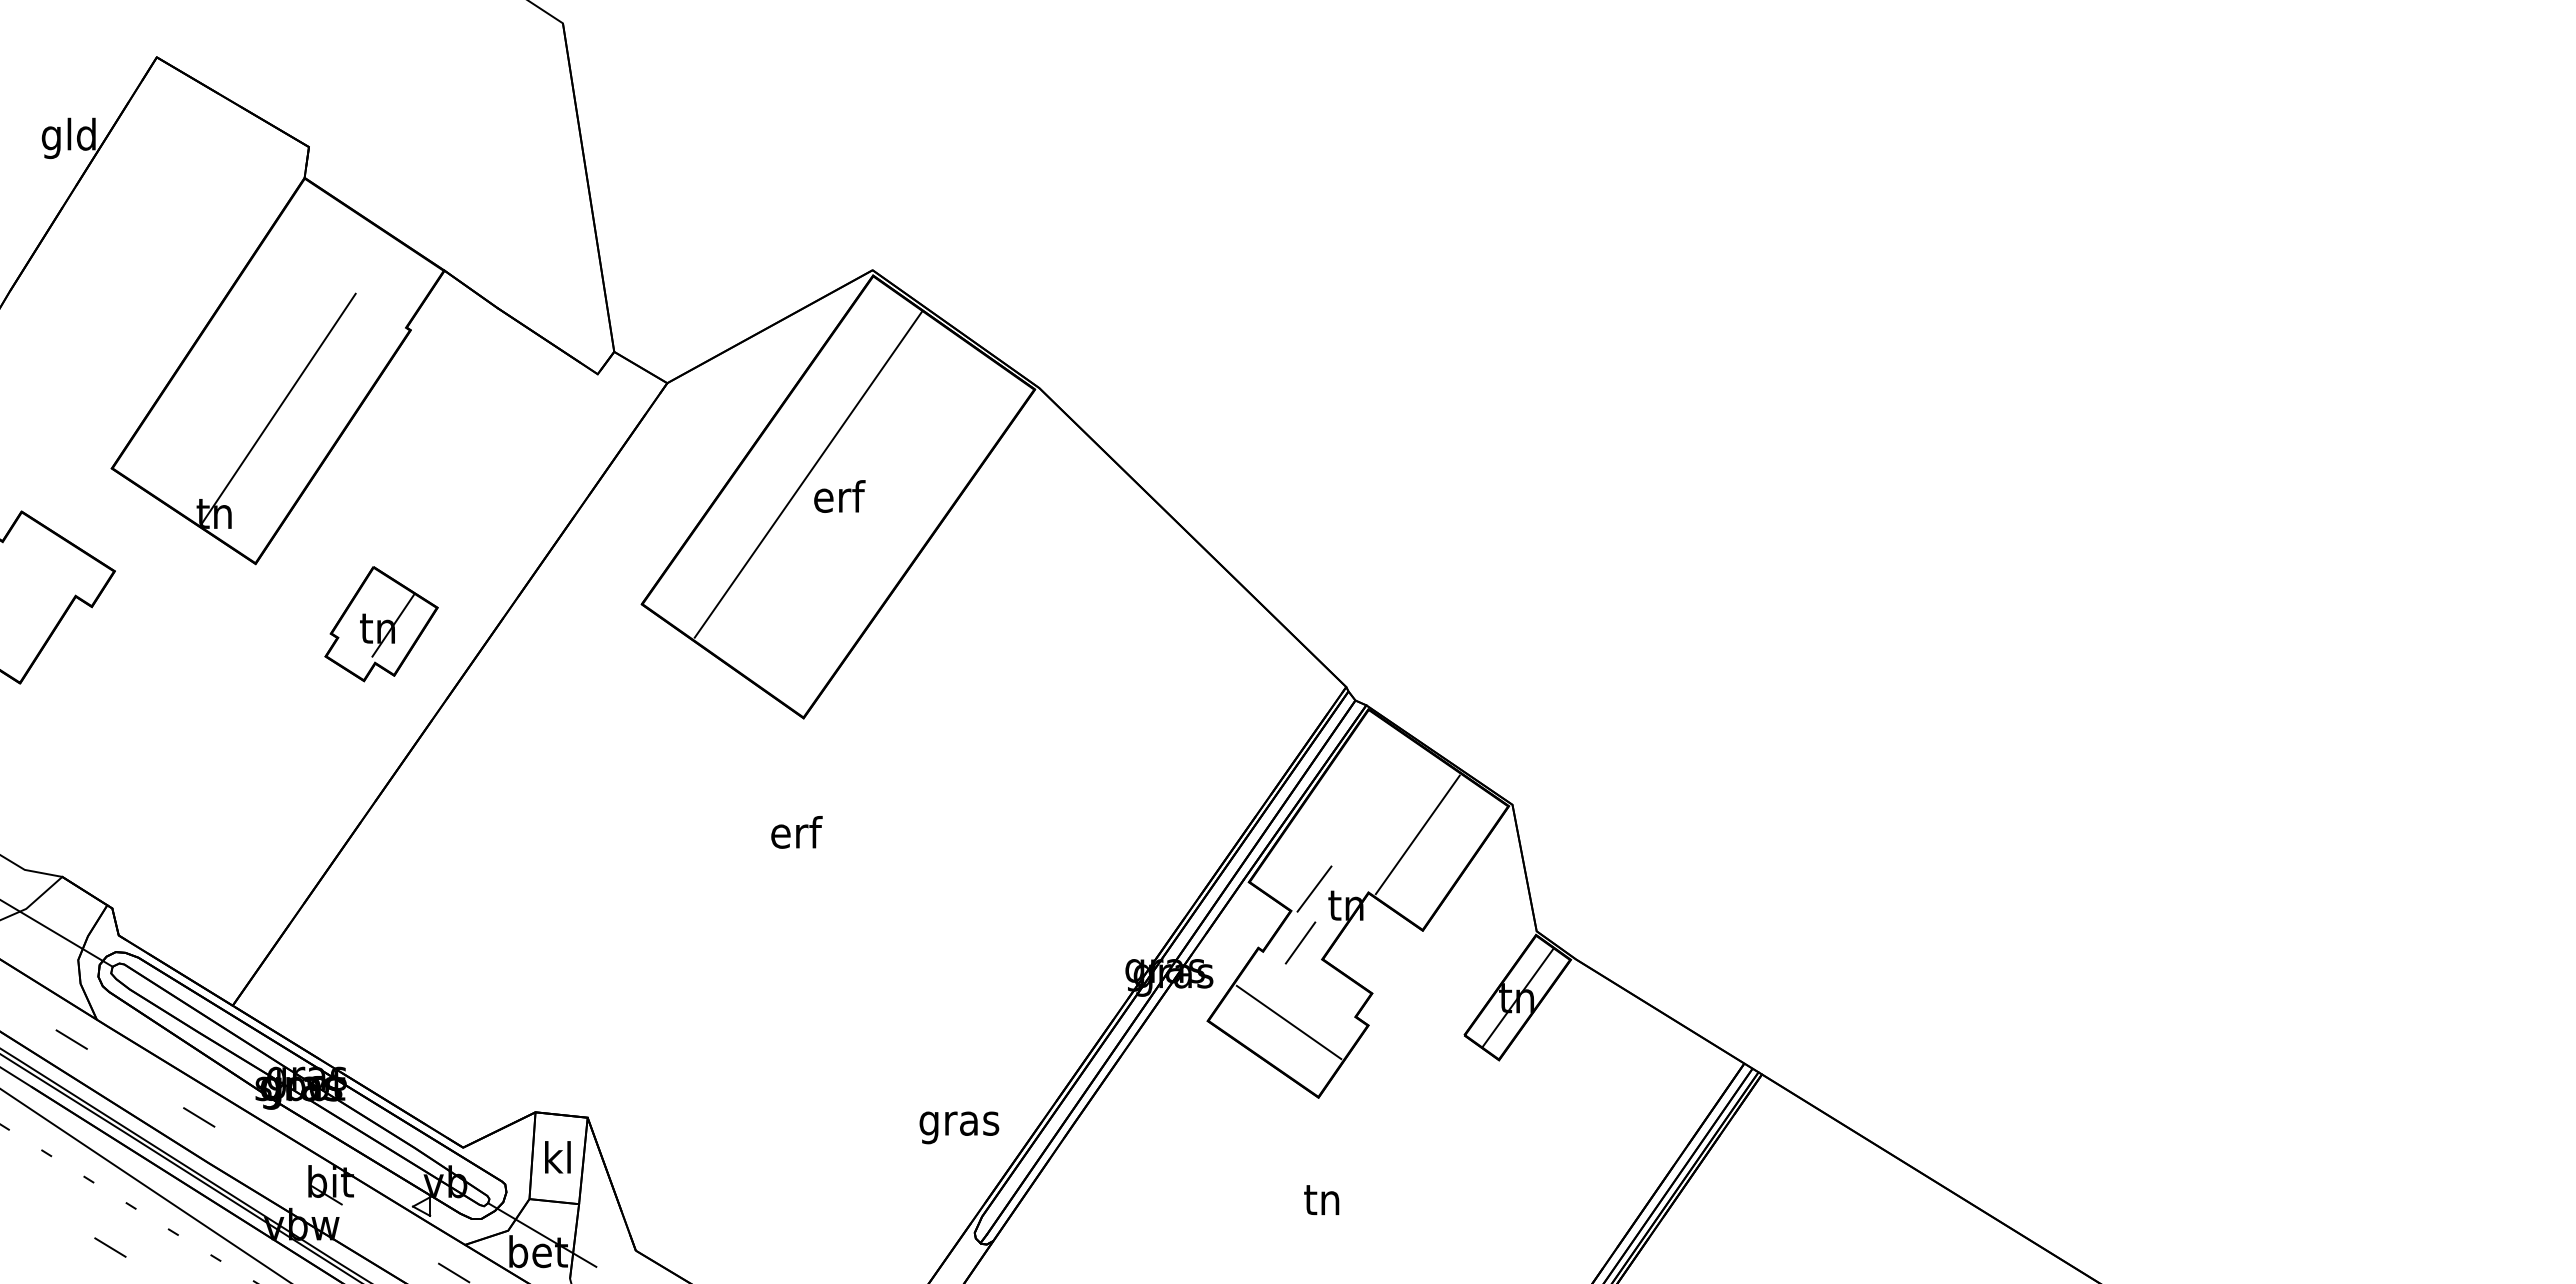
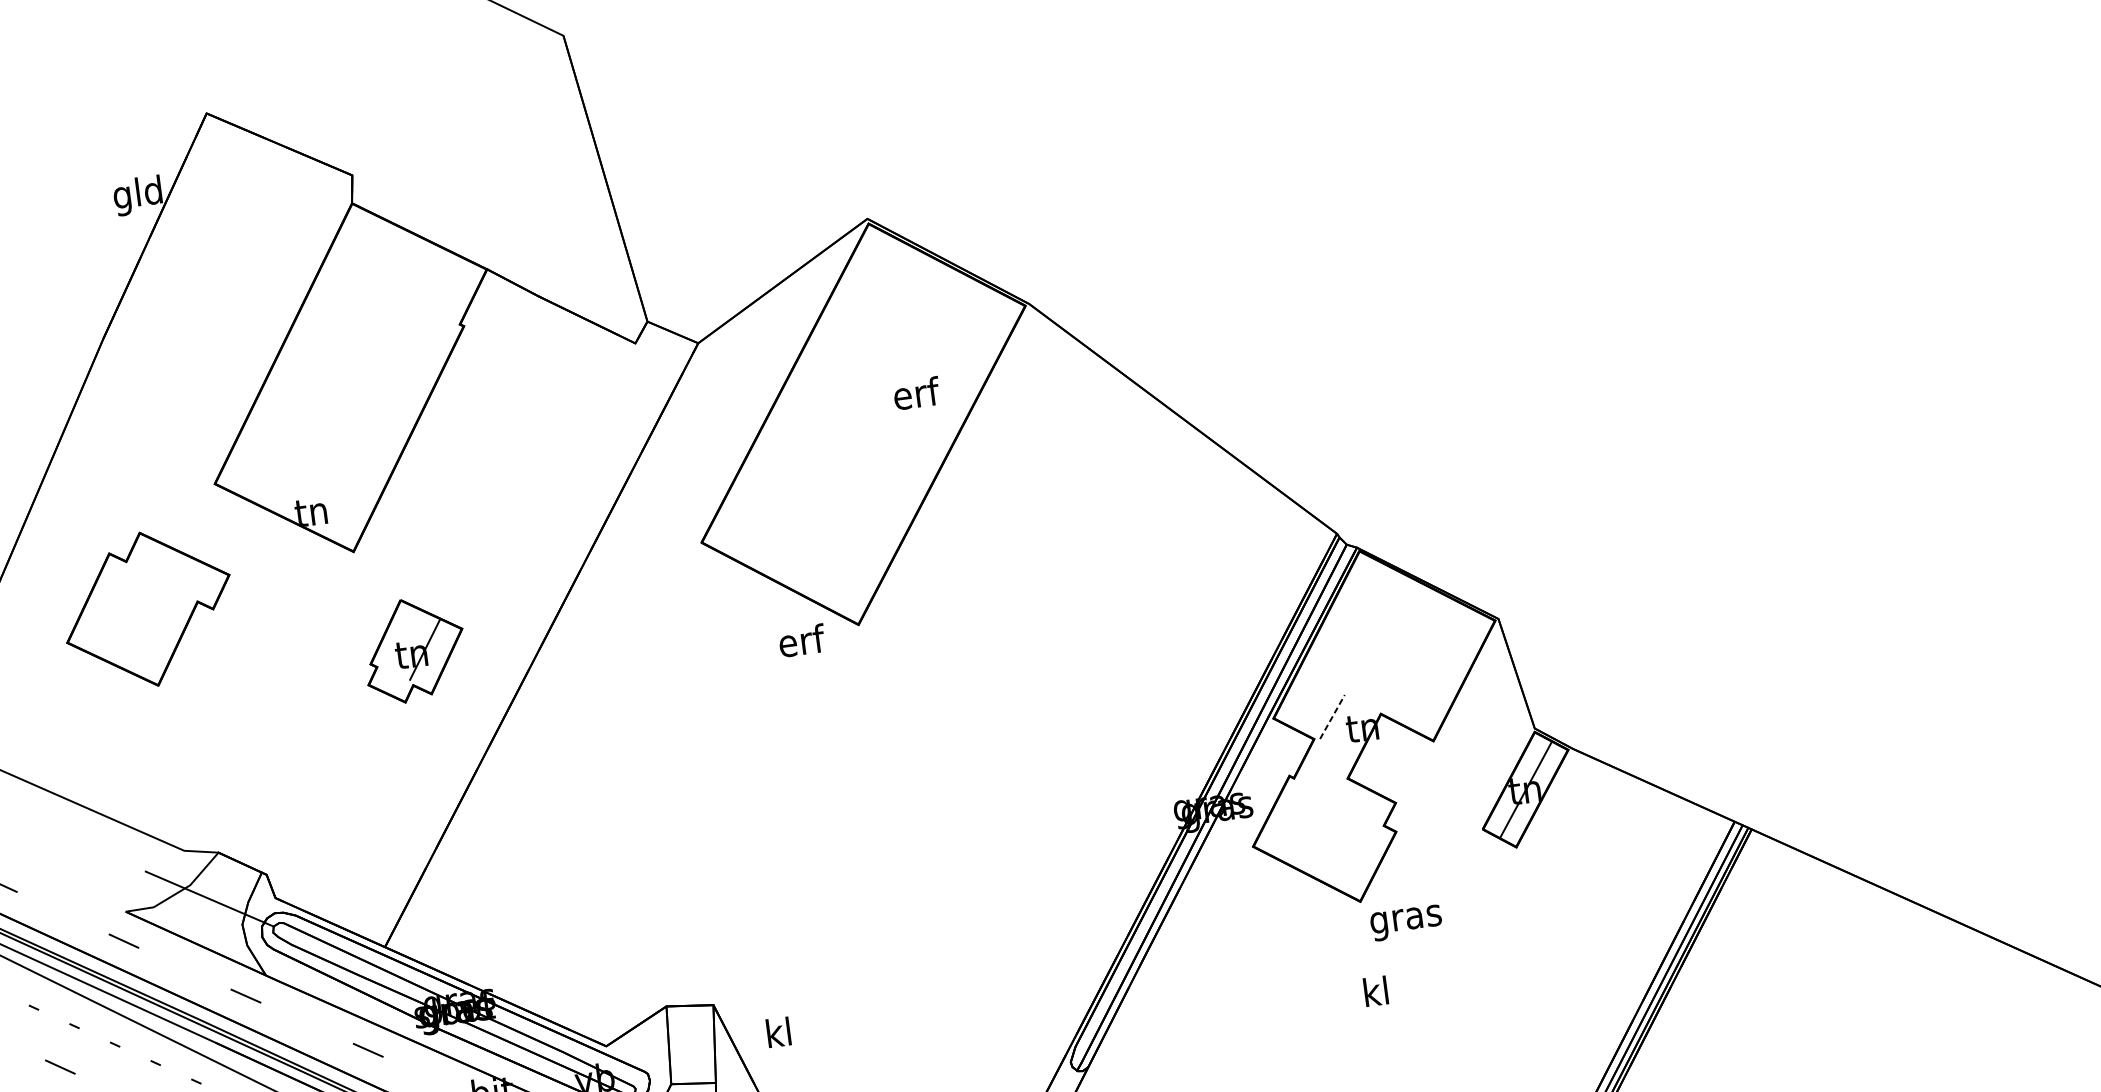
line: (278, 408) -> (355, 411), removed
line: (807, 474) -> (833, 407), removed
text: (839, 496) -> (916, 393), moved
part: (381, 624) -> (414, 650), moved
text: (796, 832) -> (801, 640), moved
line: (1417, 834) -> (1417, 656), removed
line: (1314, 888) -> (1332, 716), solid -> dashed
line: (1300, 942) -> (1326, 766), removed
line: (1288, 1022) -> (1324, 838), removed
text: (959, 1127) -> (1406, 922), moved
text: (557, 1157) -> (778, 1032), moved
text: (1321, 1198) -> (1374, 991), tn -> kl

